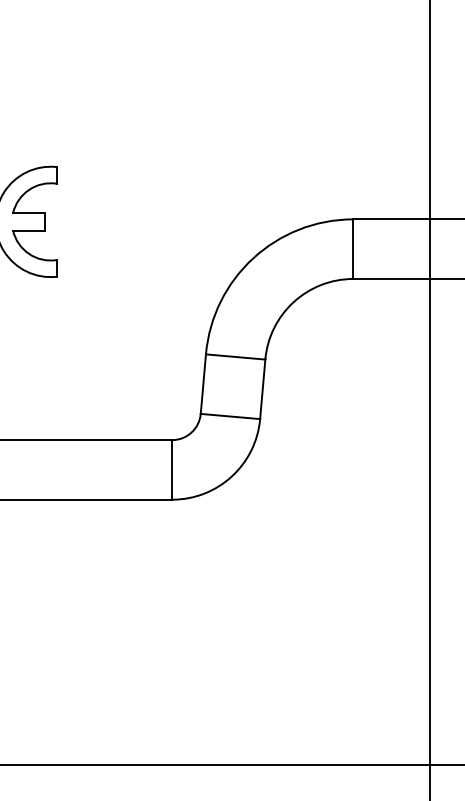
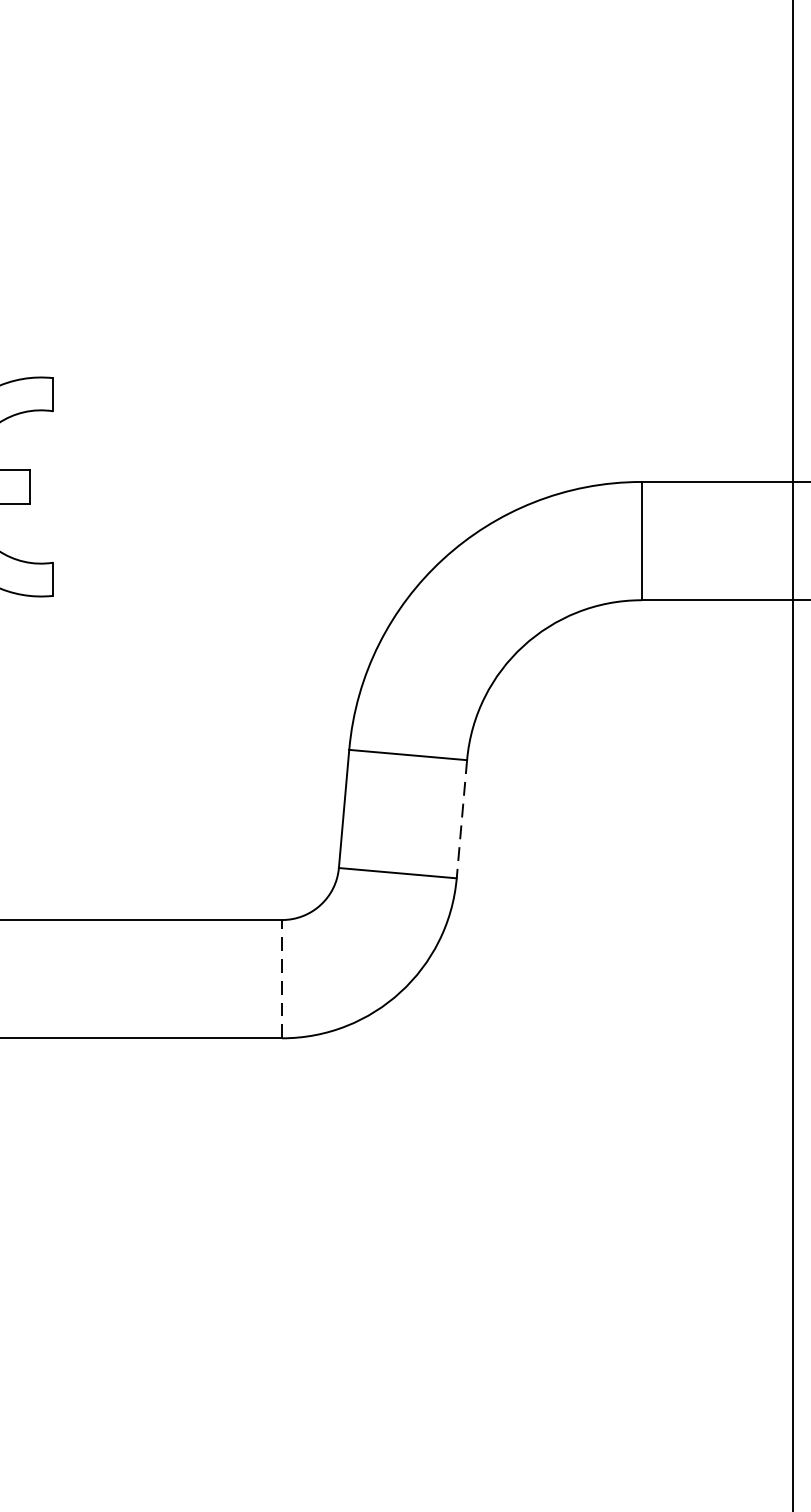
line: (262, 389) -> (461, 819), solid -> dashed
line: (172, 469) -> (282, 978), solid -> dashed

